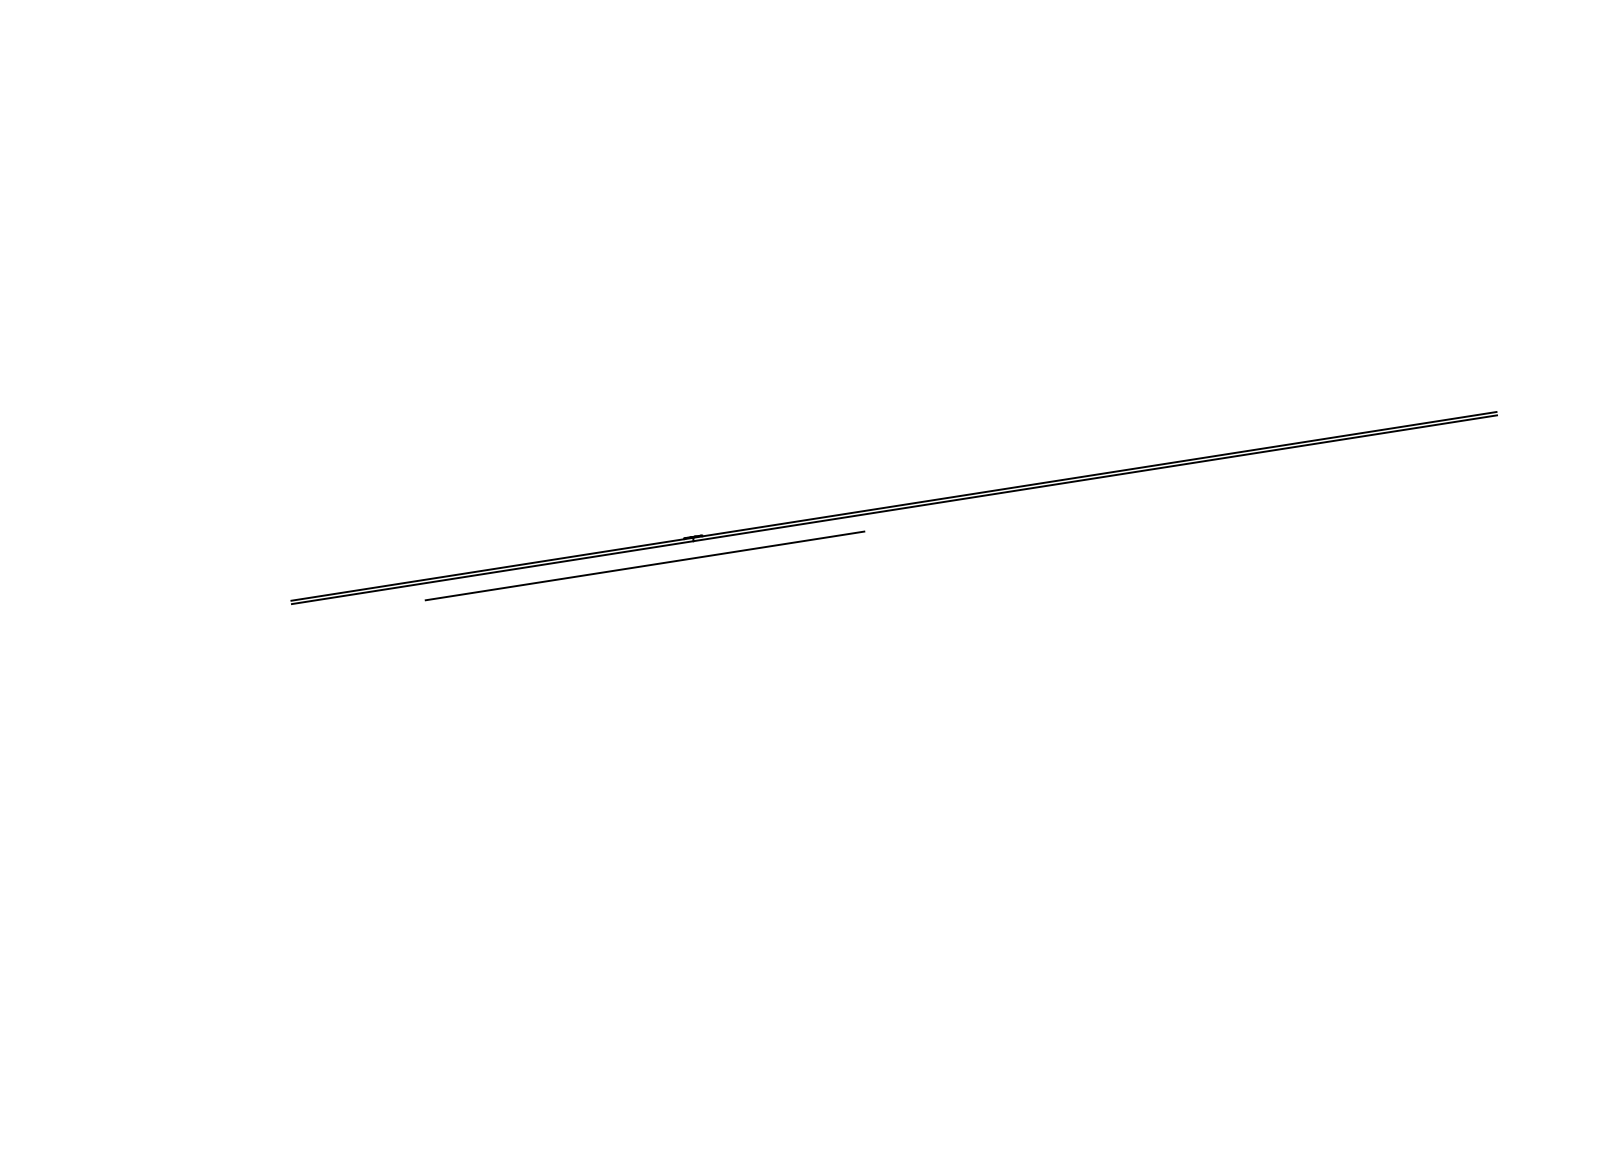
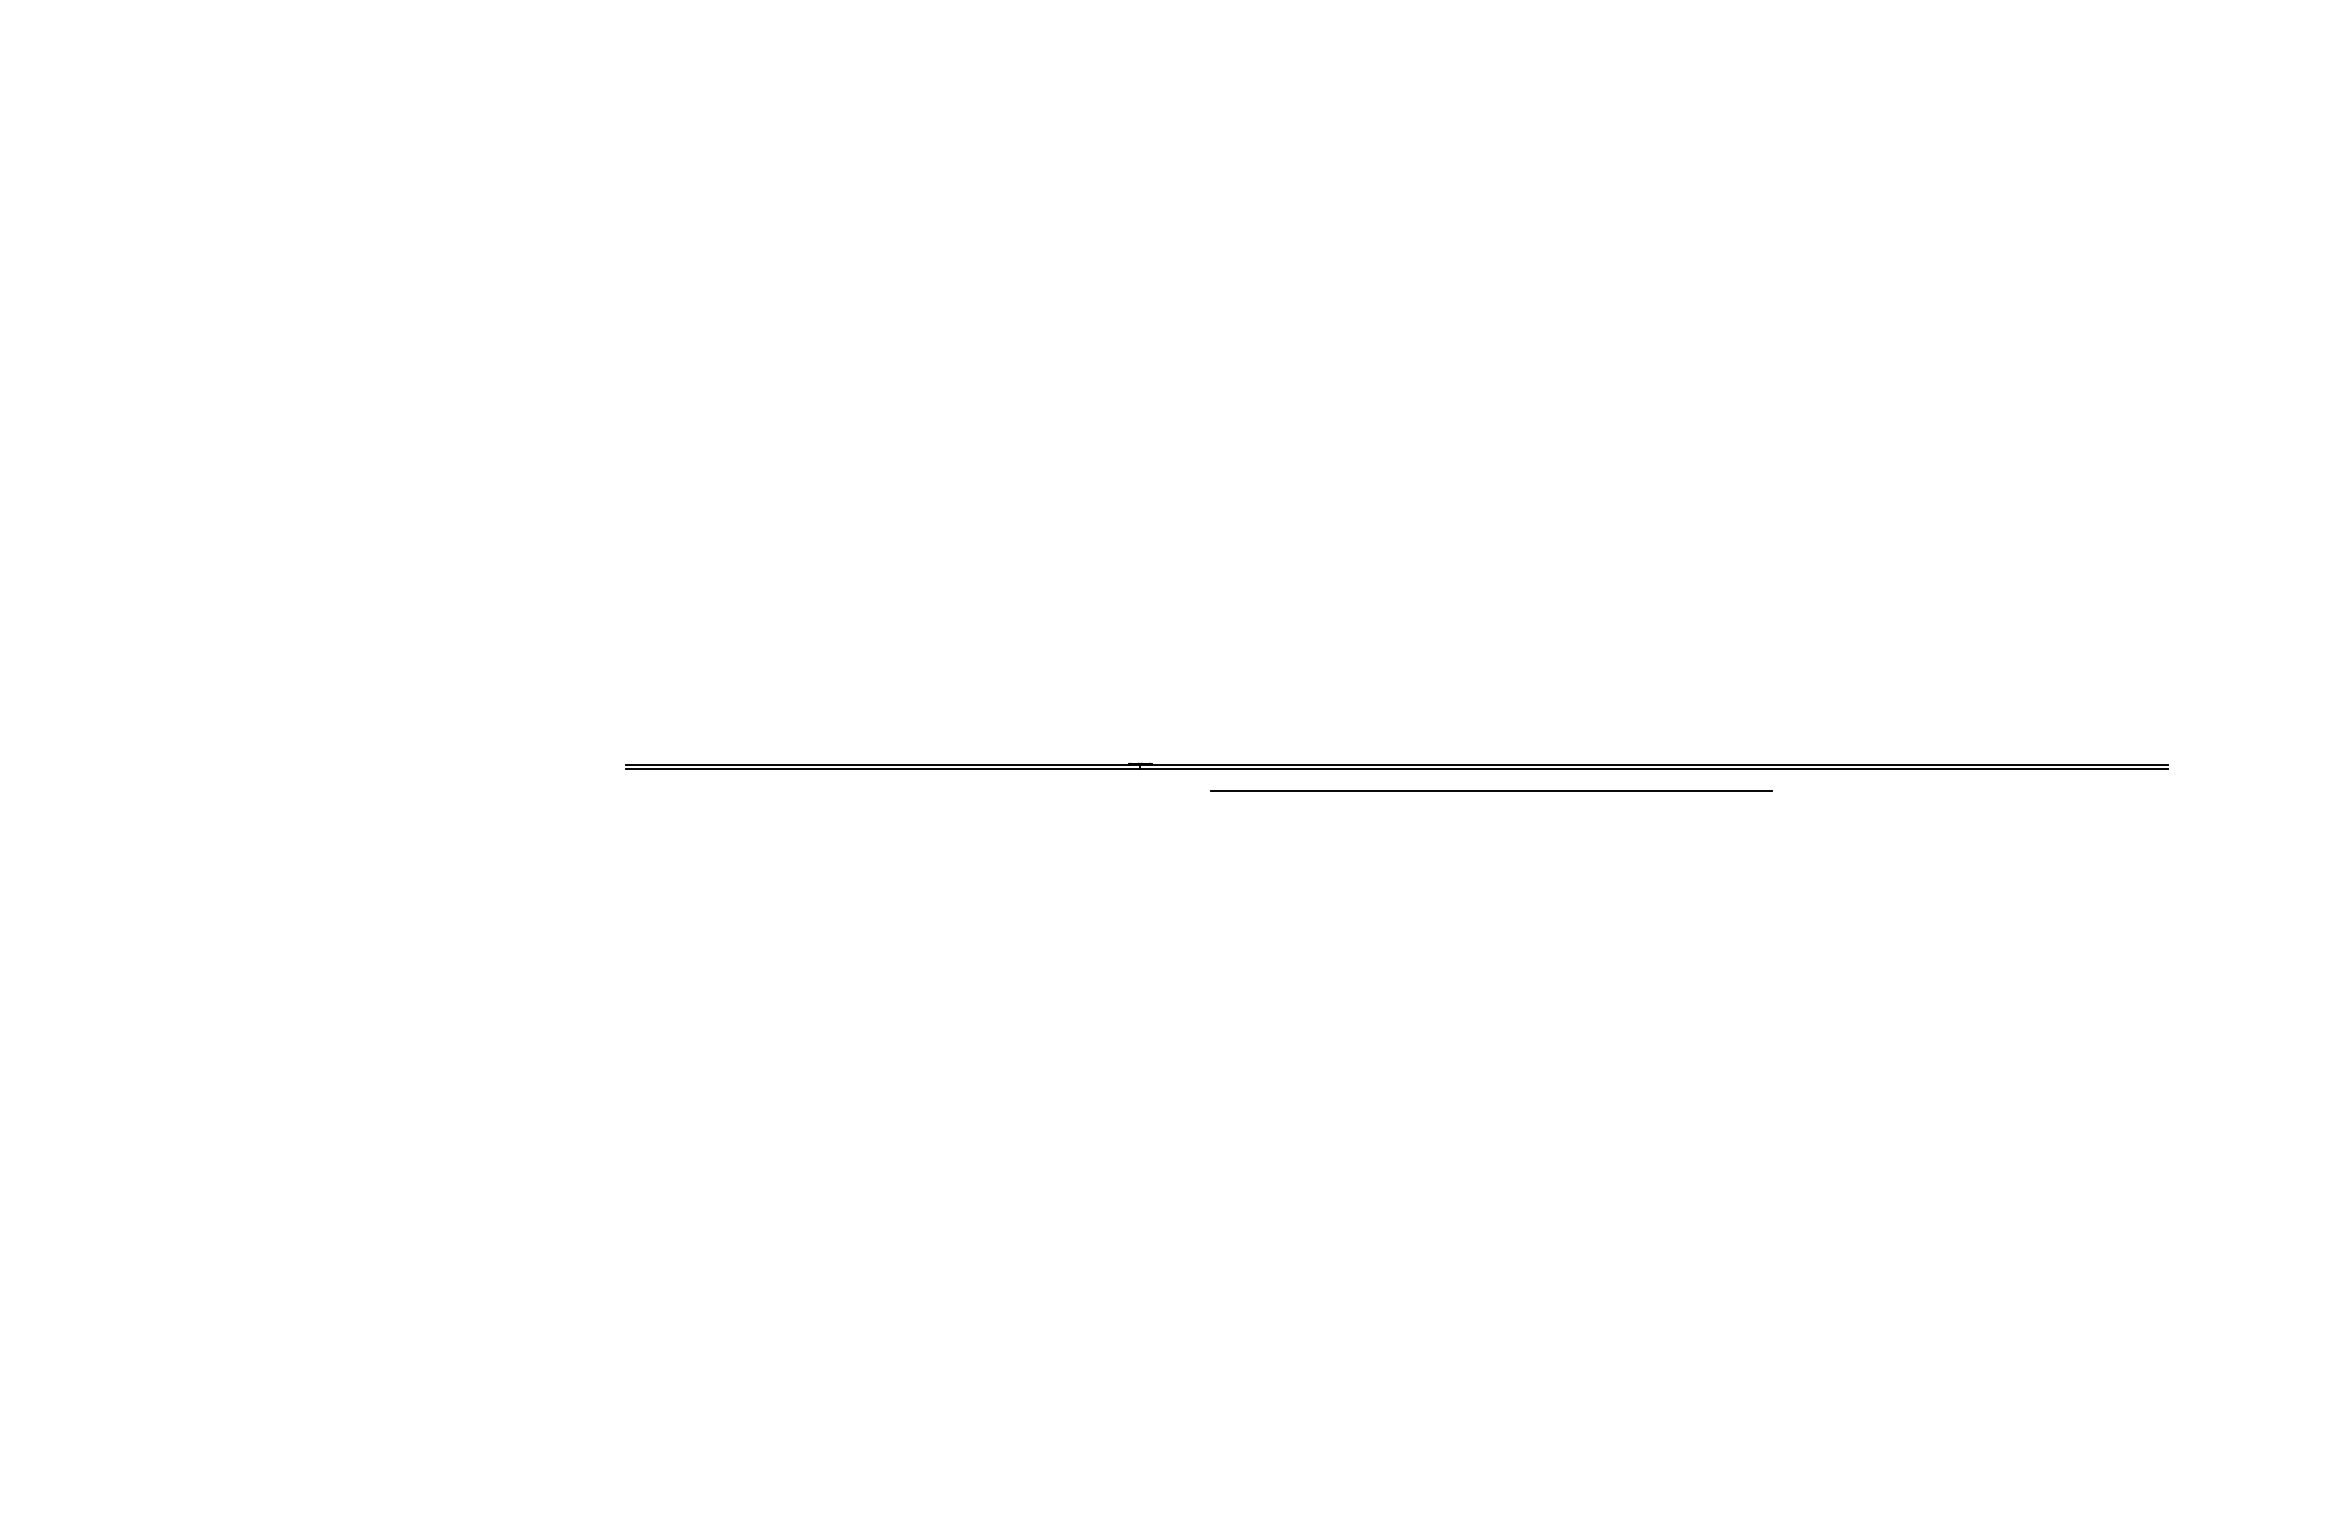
line: (645, 565) -> (1491, 790), moved

